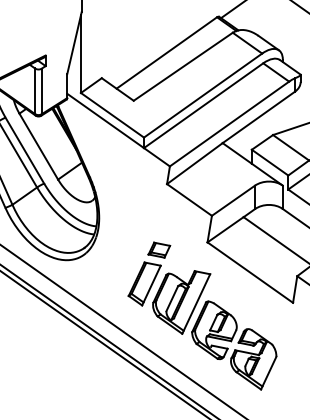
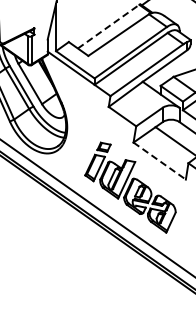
line: (166, 52) -> (108, 26), solid -> dashed
line: (251, 273) -> (160, 161), solid -> dashed

